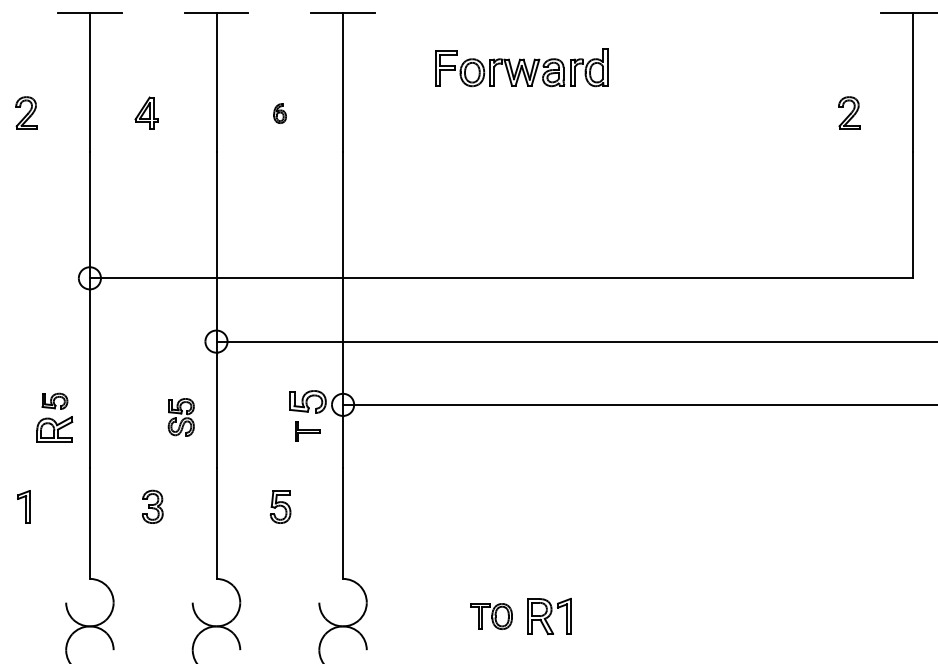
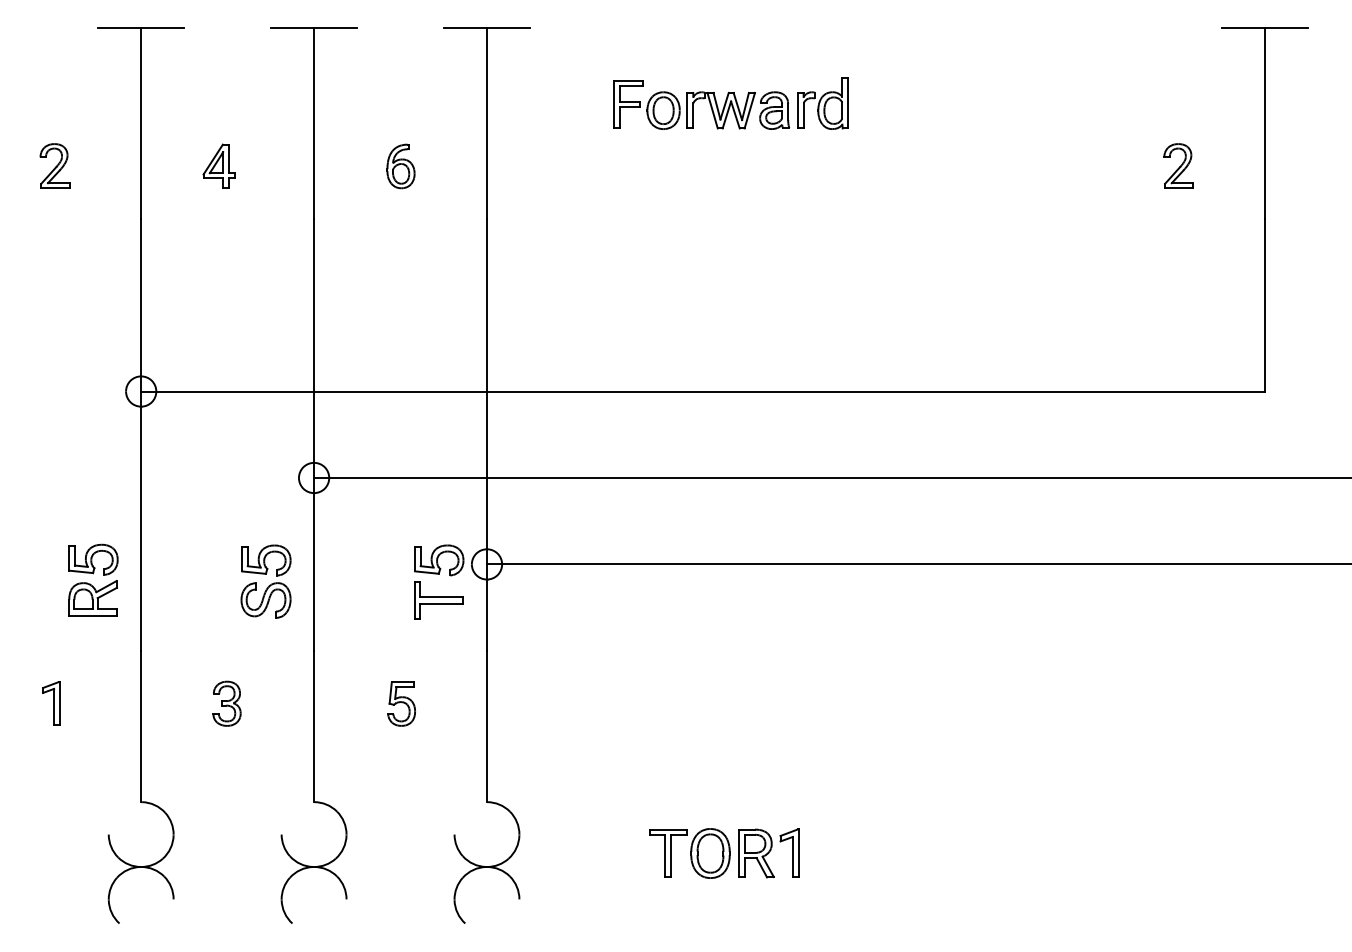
part: (279, 113) -> (400, 166), size x1.67
part: (54, 401) -> (93, 559), size x1.43
part: (180, 417) -> (265, 581), size x1.43
part: (307, 431) -> (438, 600), size x1.43
part: (491, 616) -> (689, 853), size x1.43

